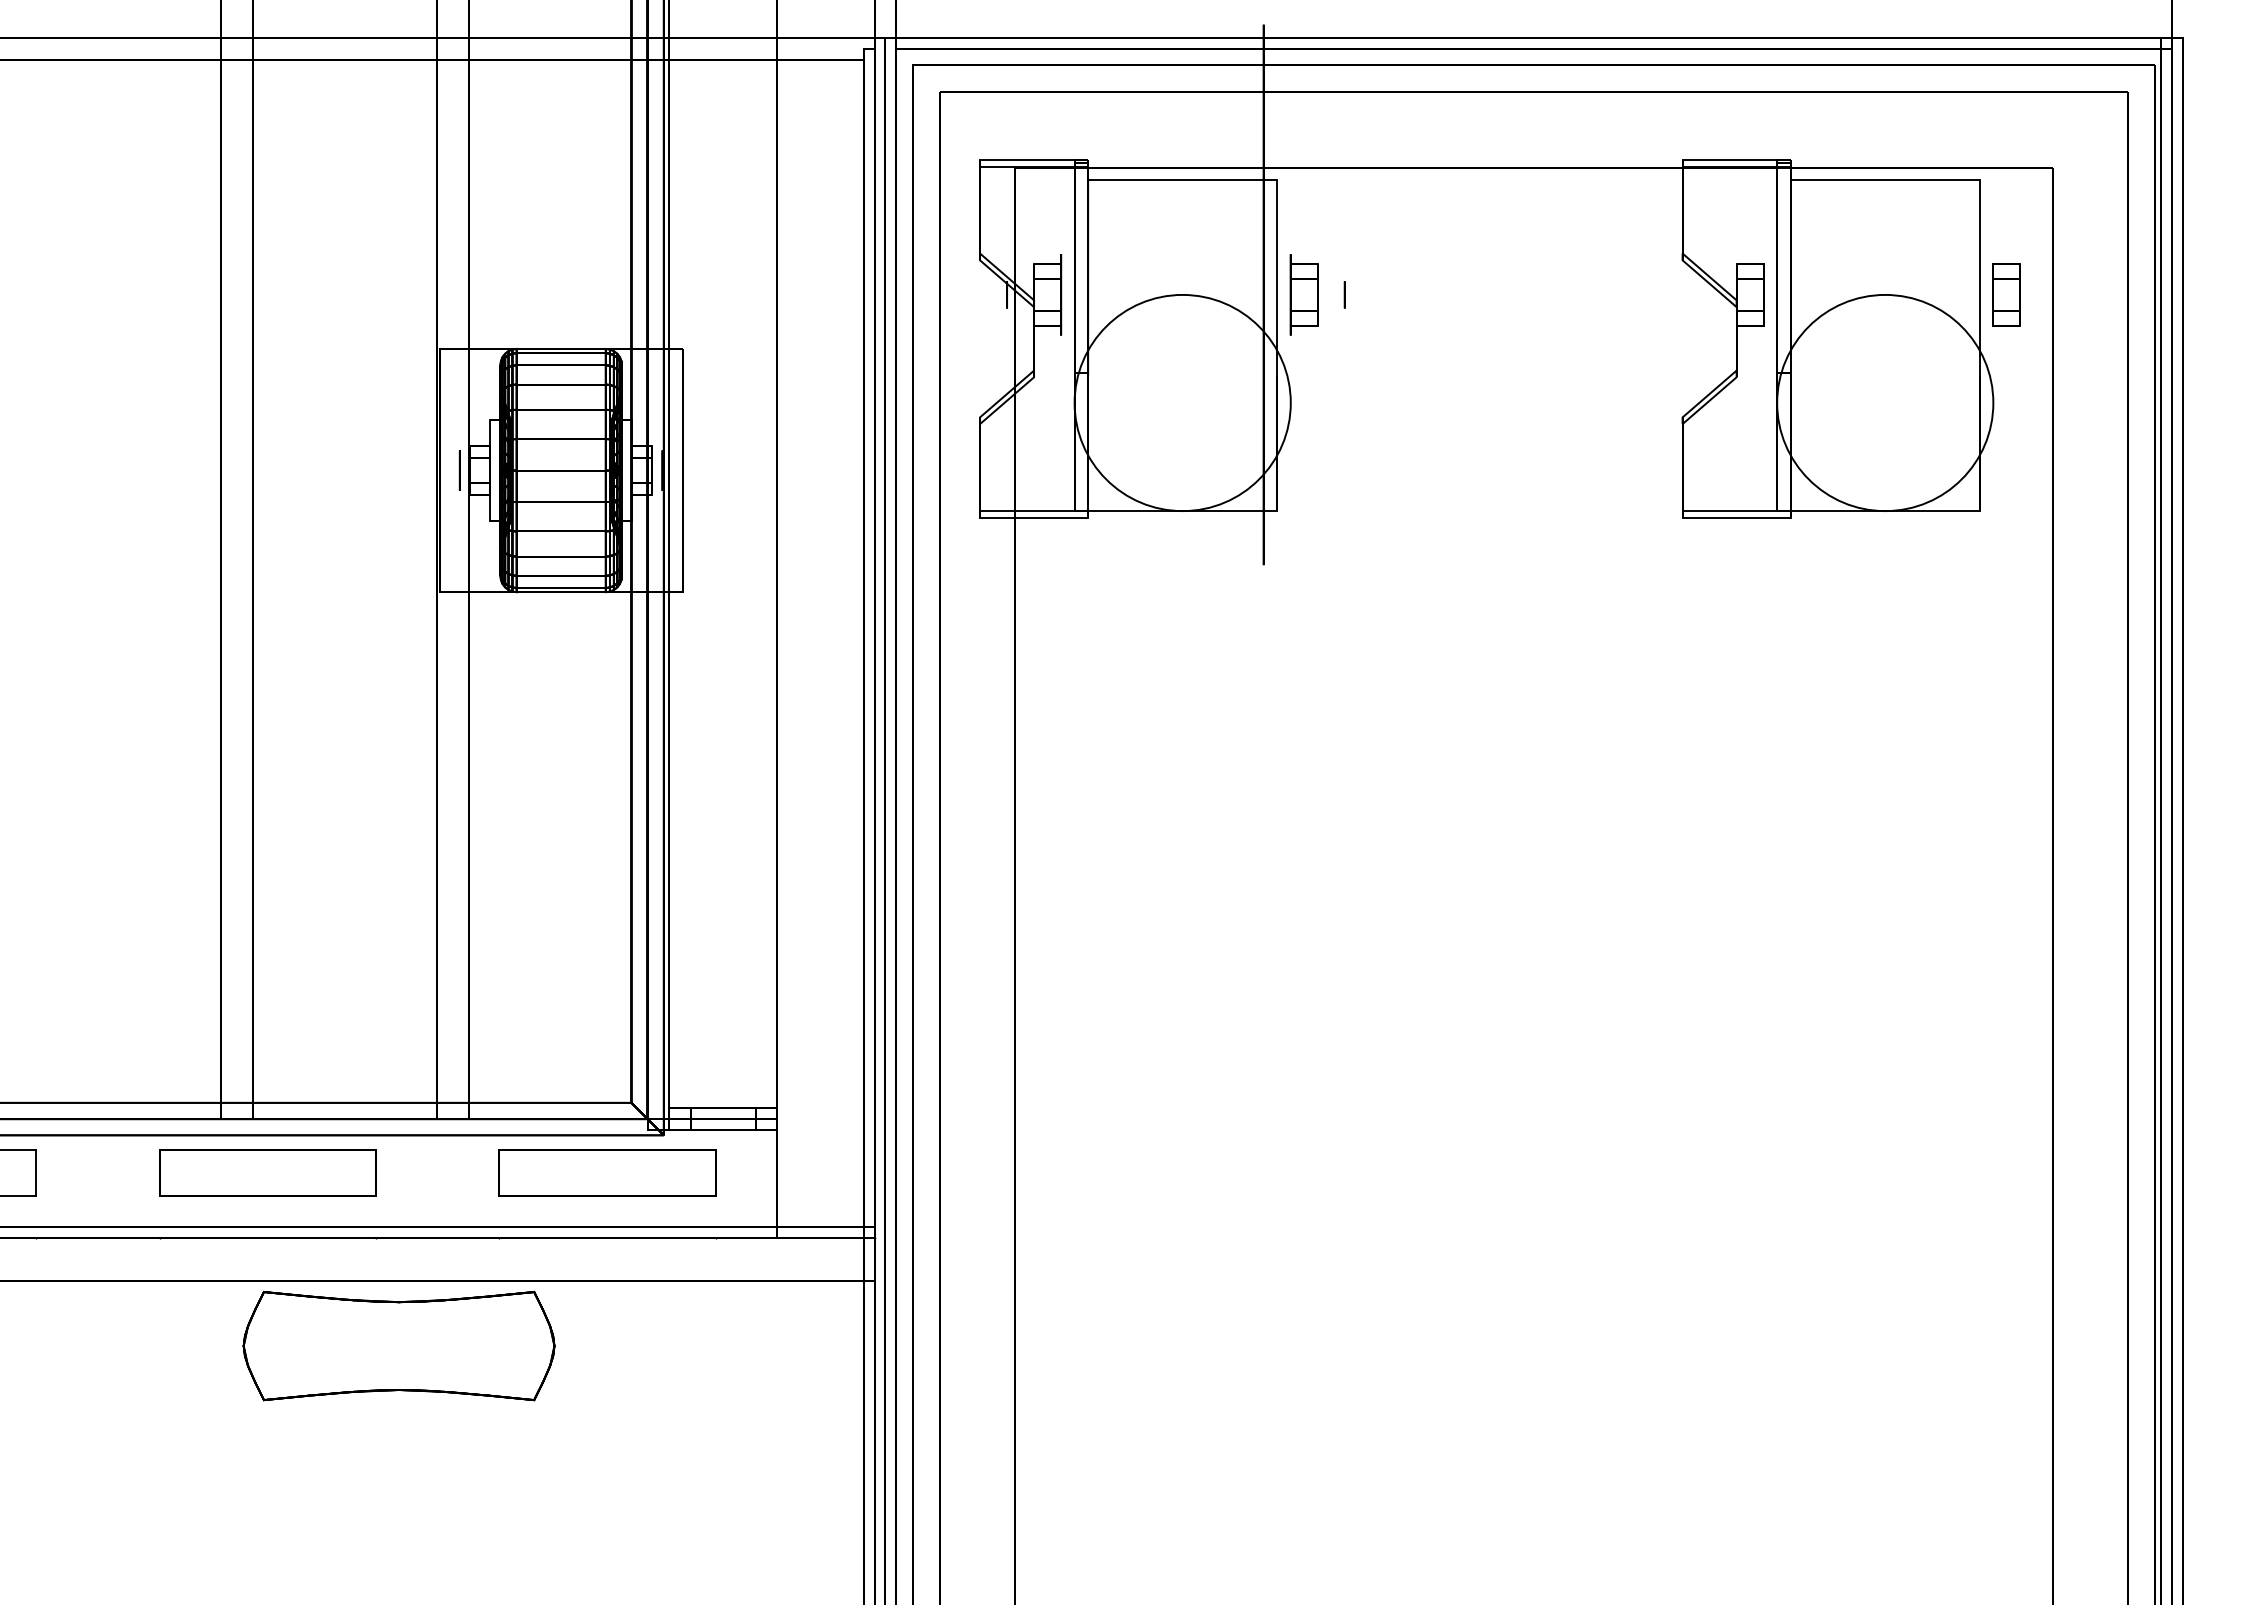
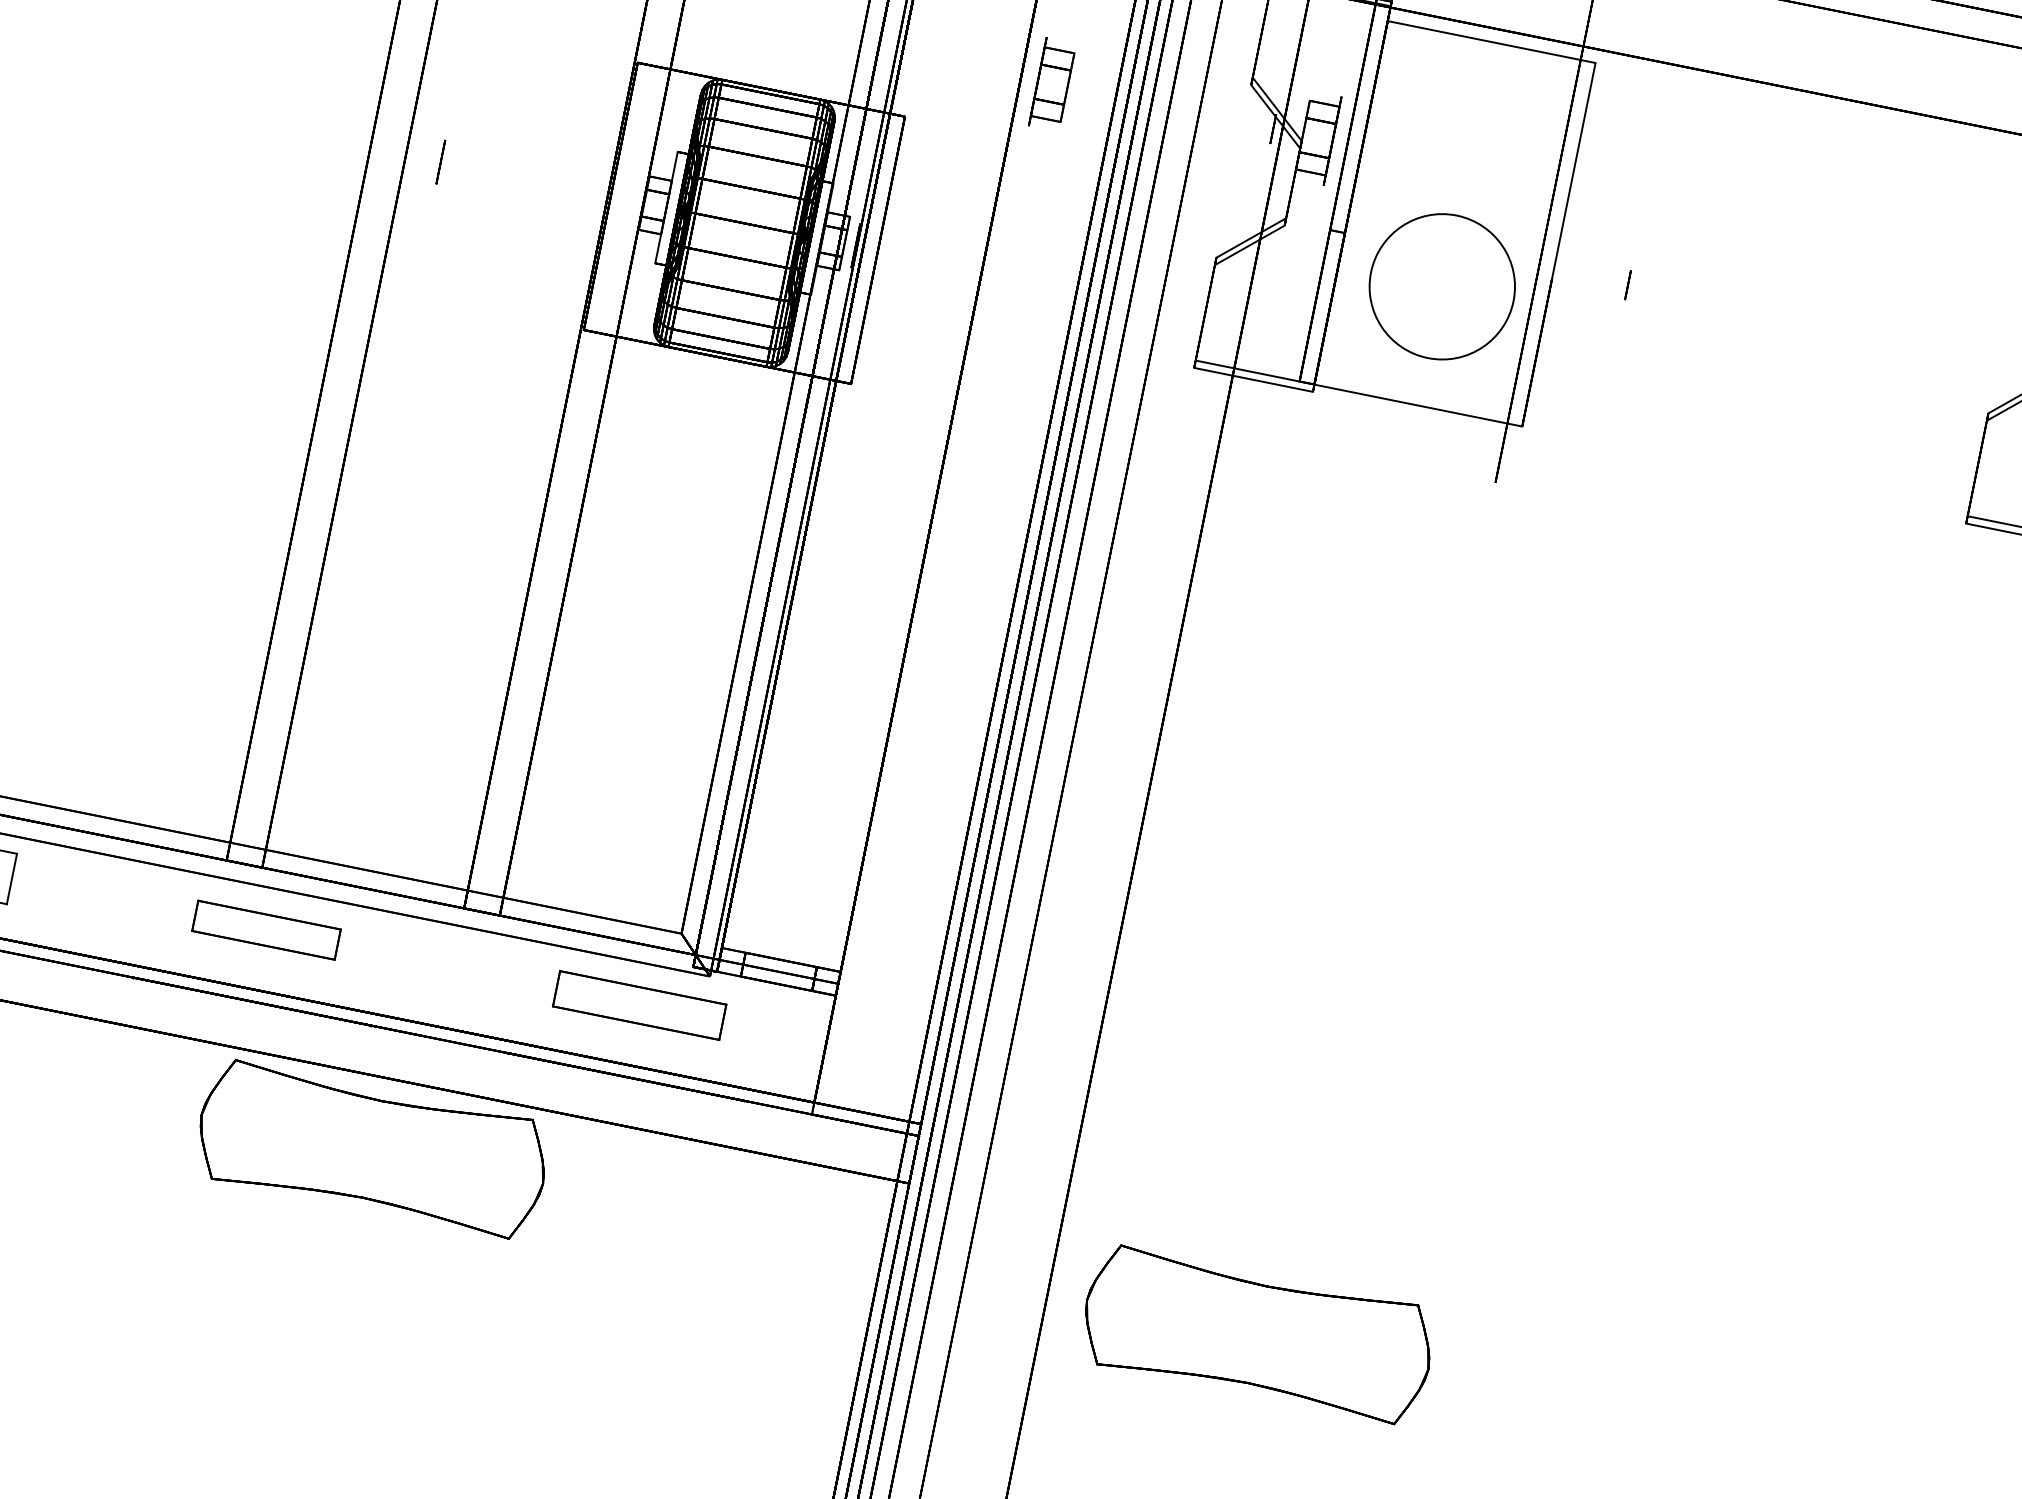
part: (1303, 294) -> (1051, 84), moved
circle: (1344, 294) -> (1627, 284), moved
circle: (1182, 402) -> (1442, 286), size x0.6
circle: (459, 470) -> (440, 161), moved
part: (267, 1172) -> (266, 929), size x0.6
part: (607, 1172) -> (639, 1004), size x0.7
part: (1205, 1351) -> (1257, 1334), added

